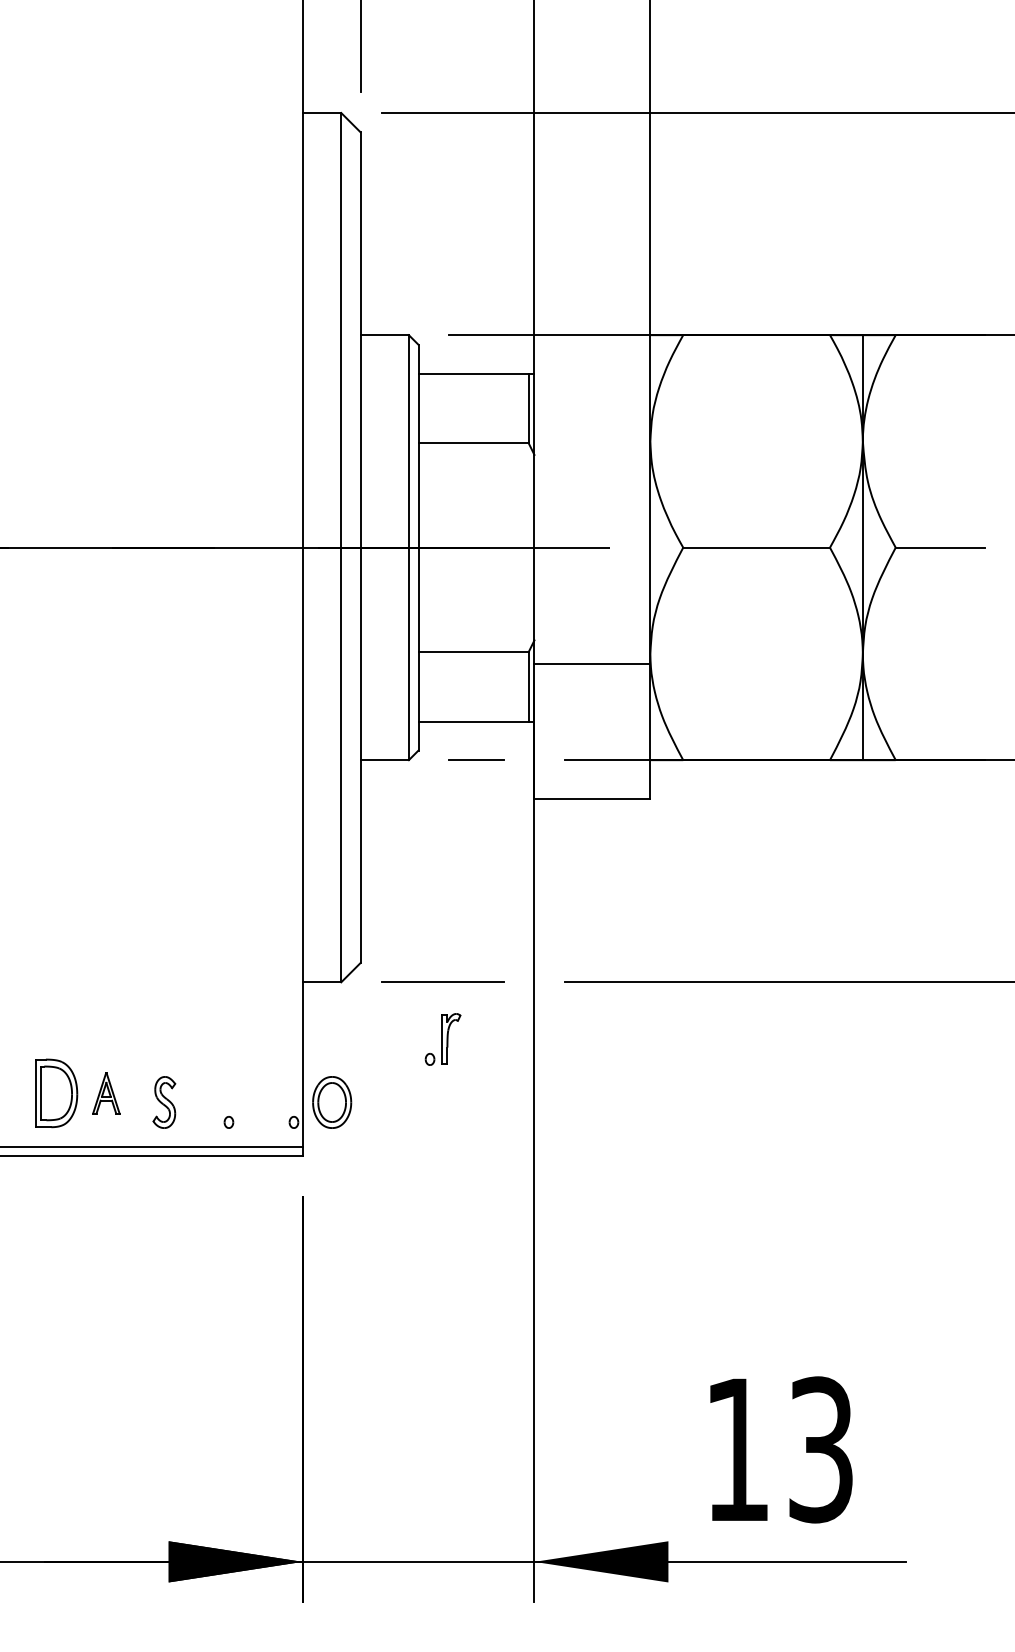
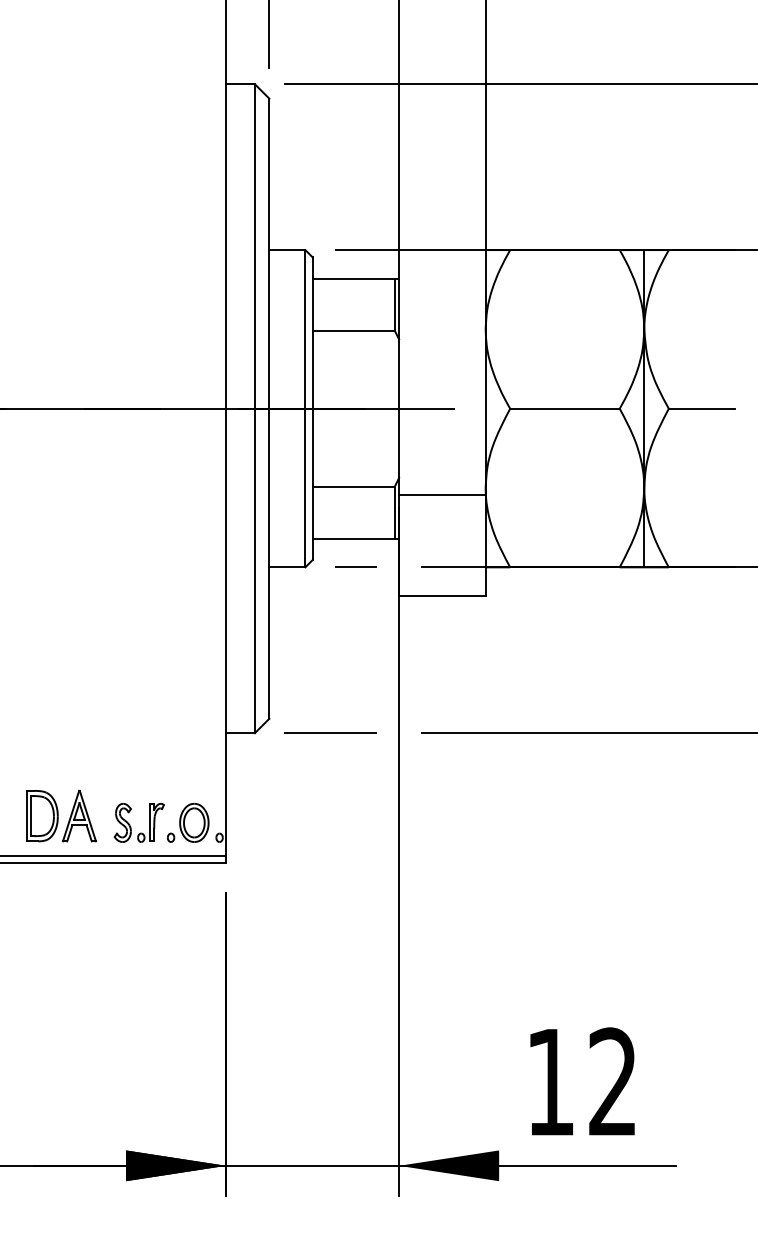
part: (442, 1039) -> (150, 822), moved
part: (106, 1093) -> (79, 816), size x1.67
part: (332, 1102) -> (194, 822), moved
text: (820, 1449) -> (612, 1081), 13 -> 12

